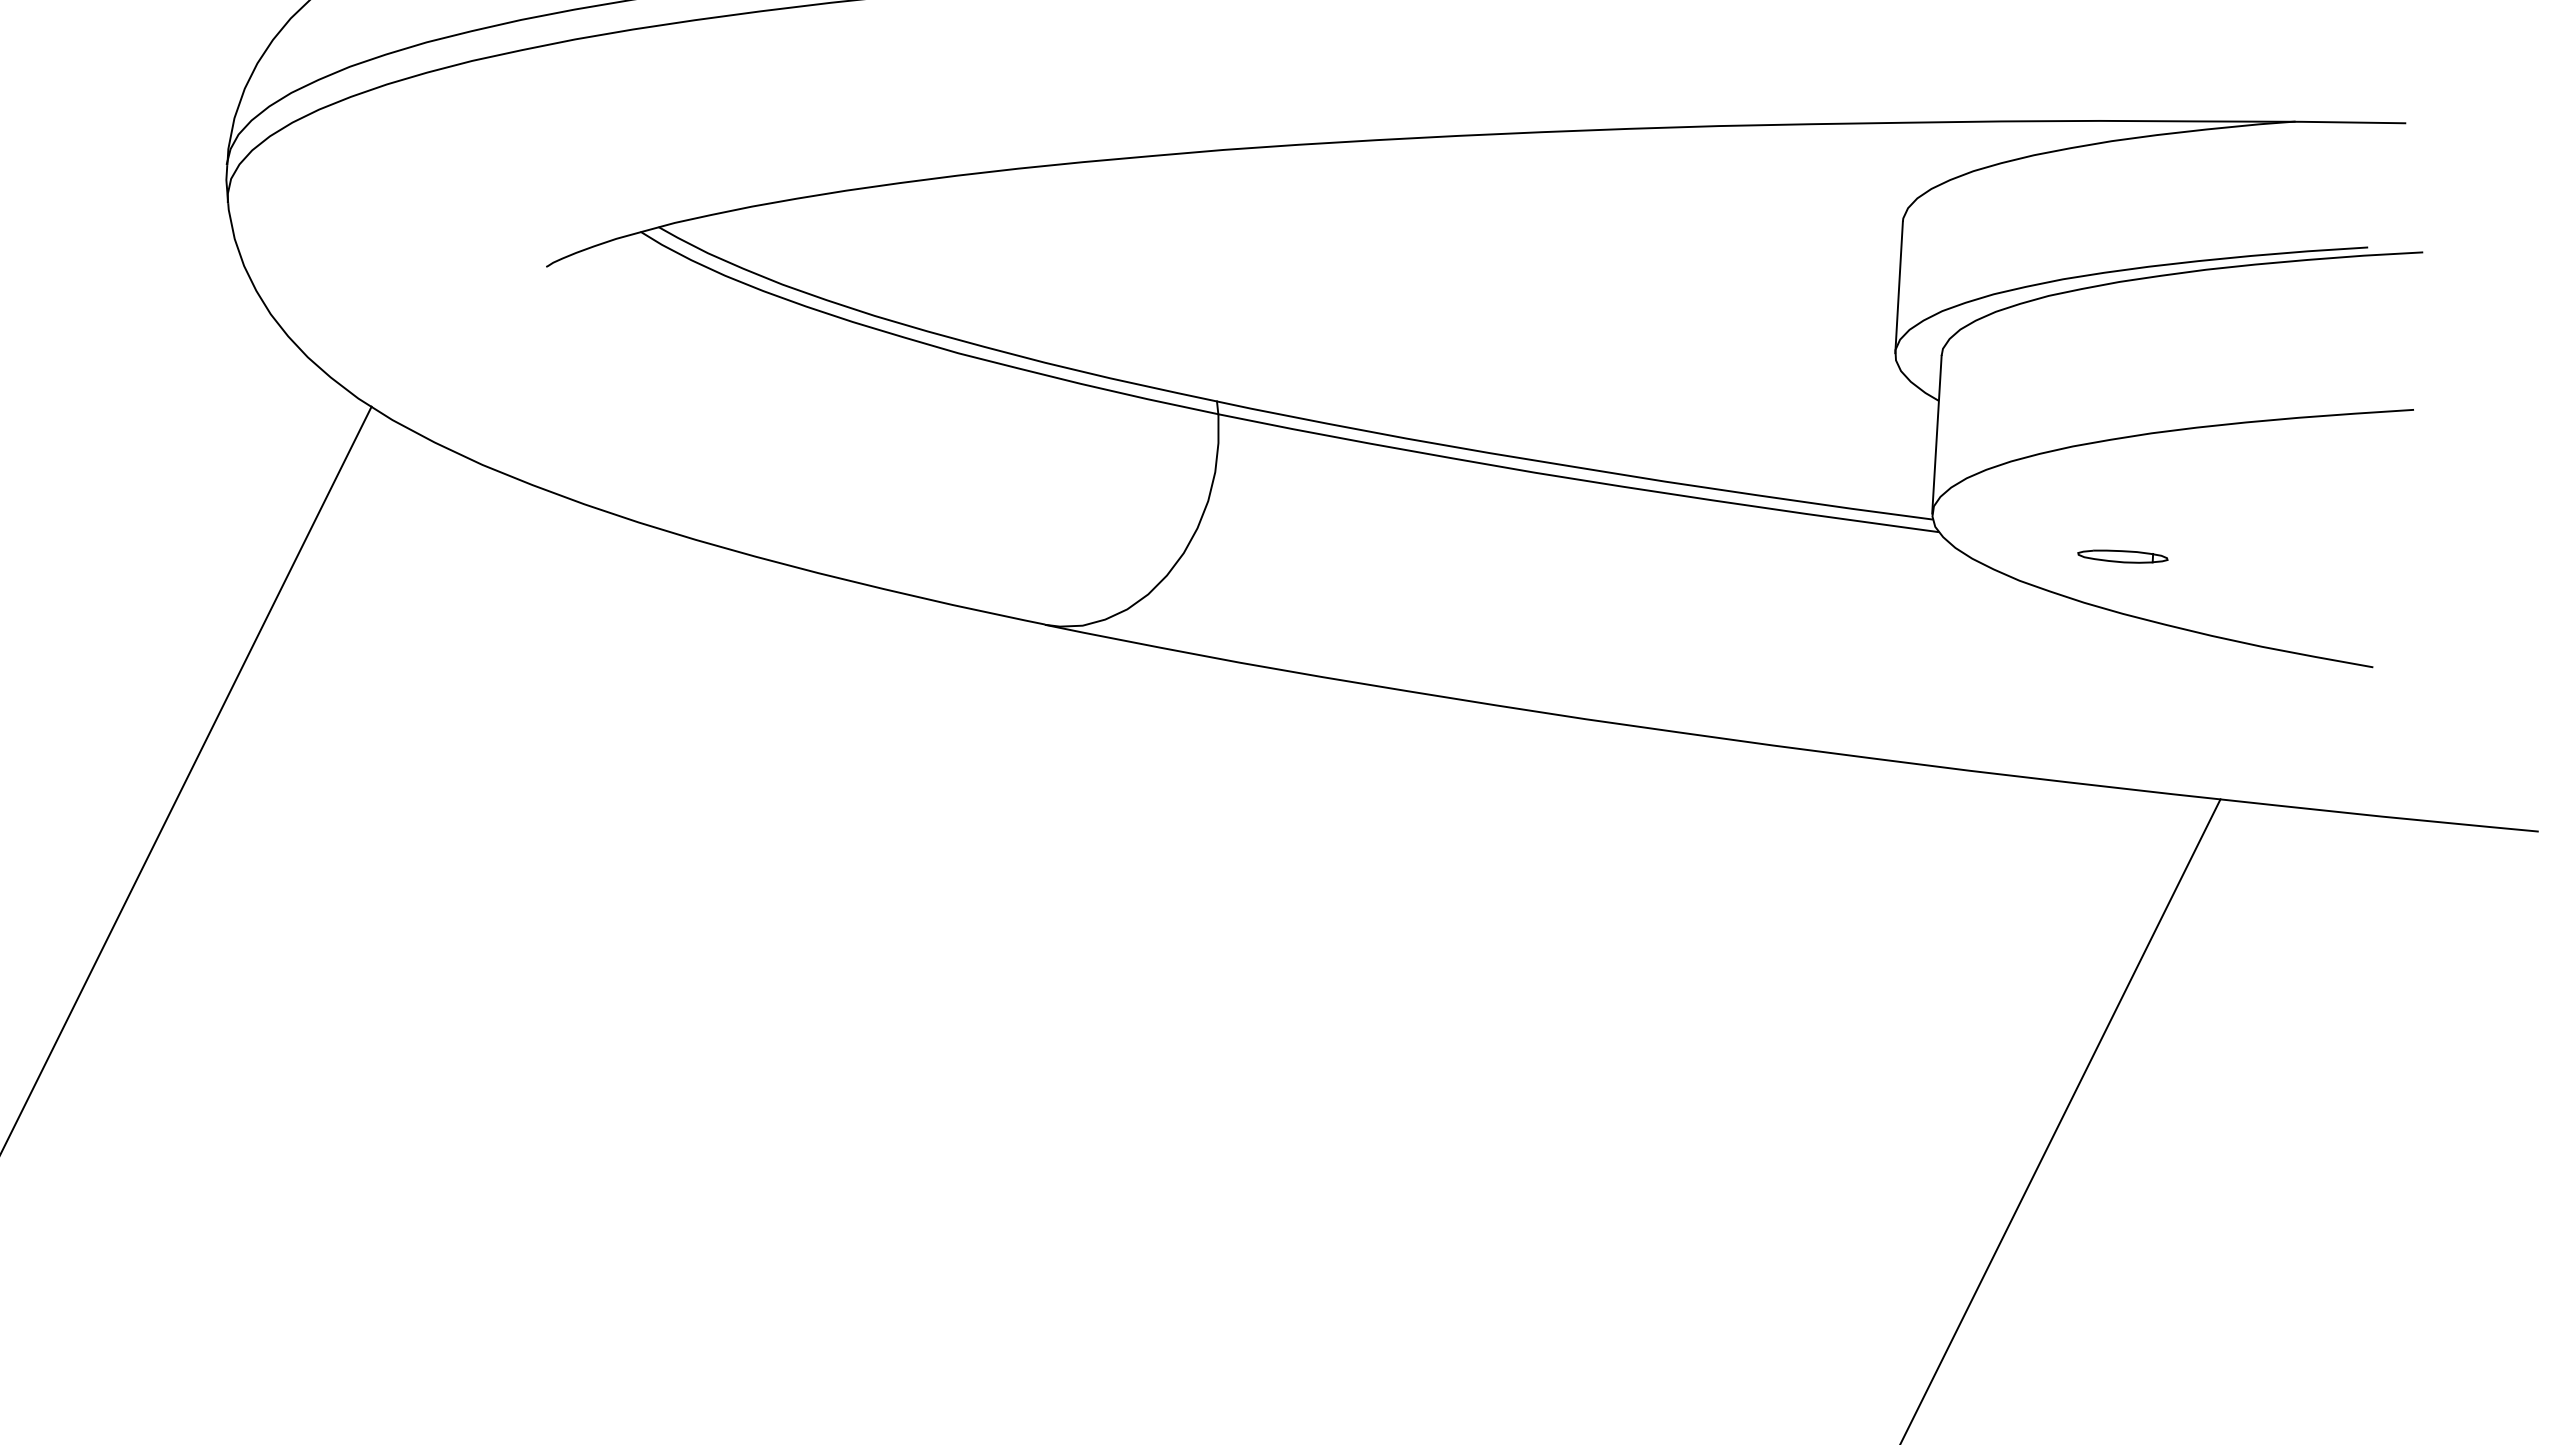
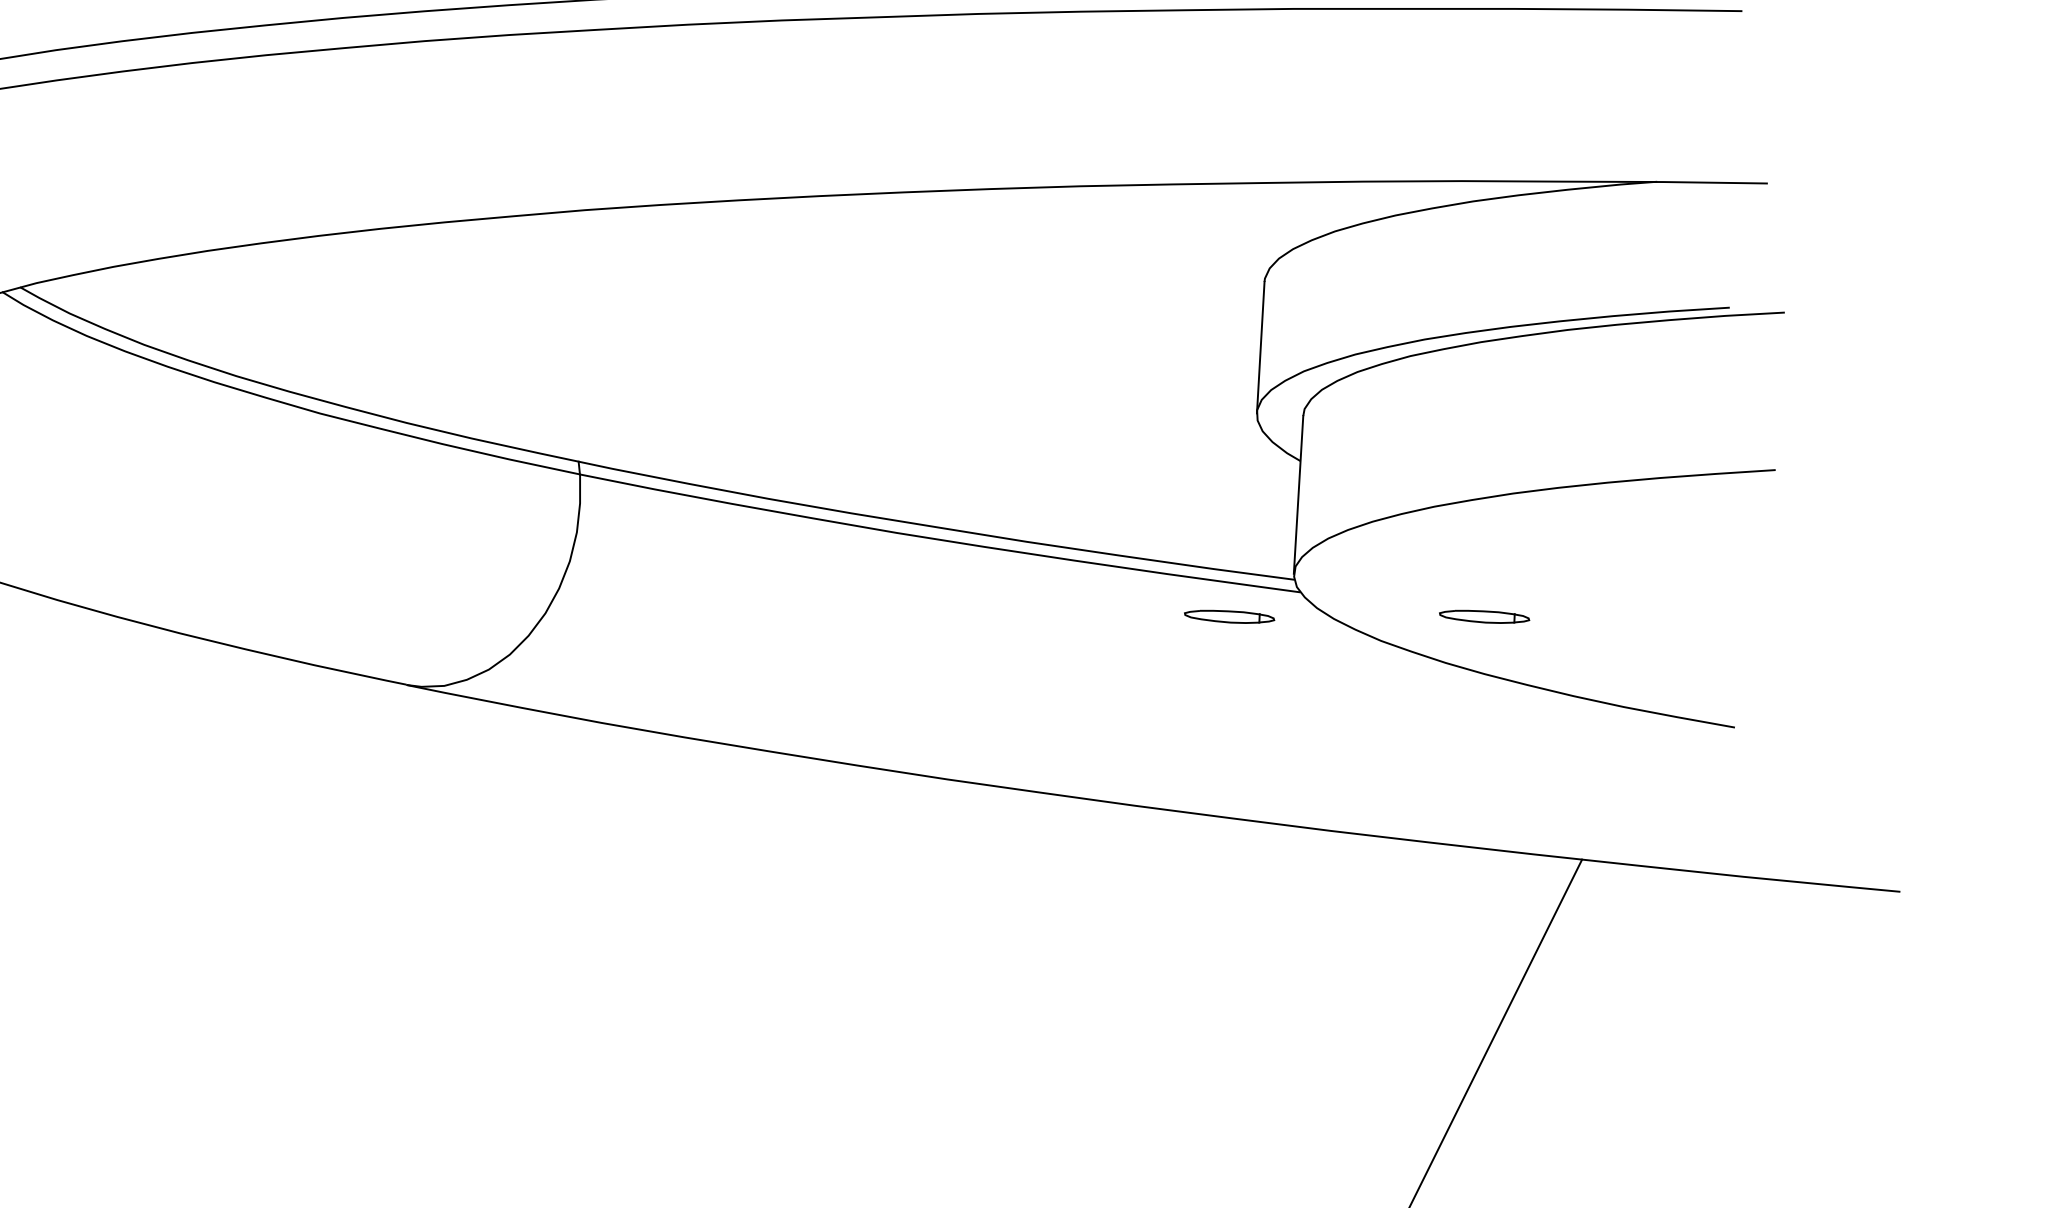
part: (1867, 556) -> (1229, 616), added

